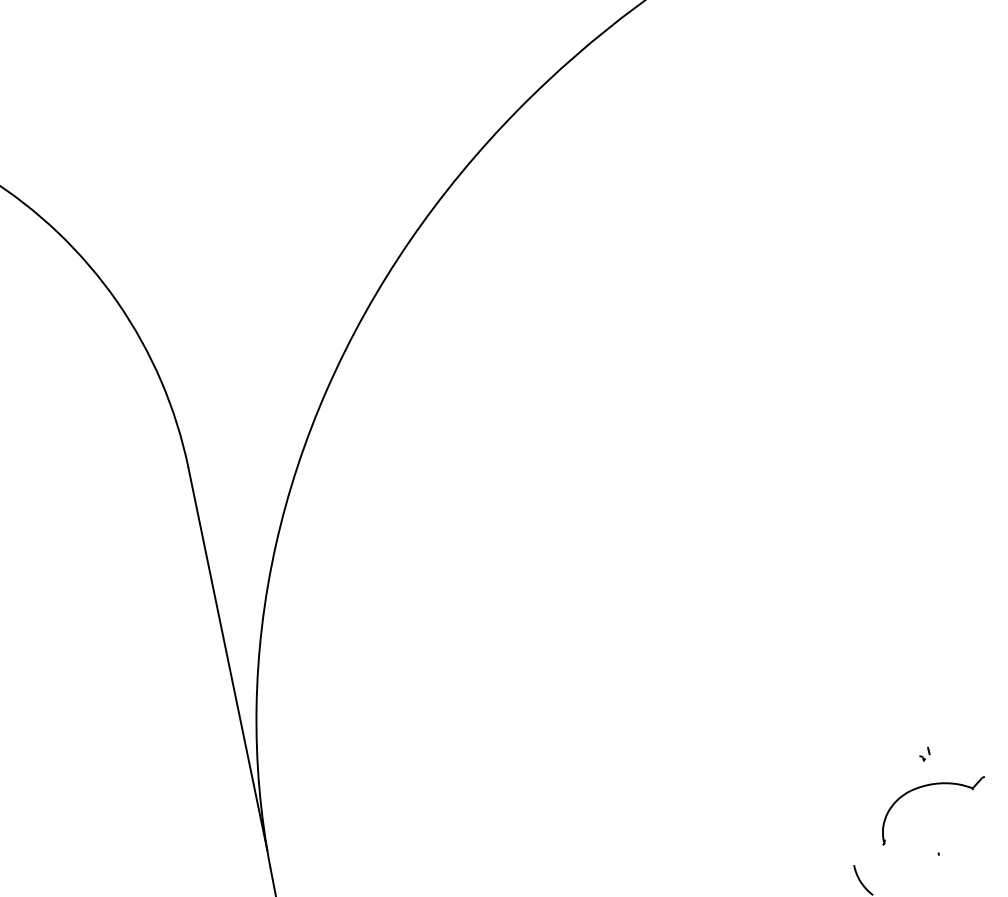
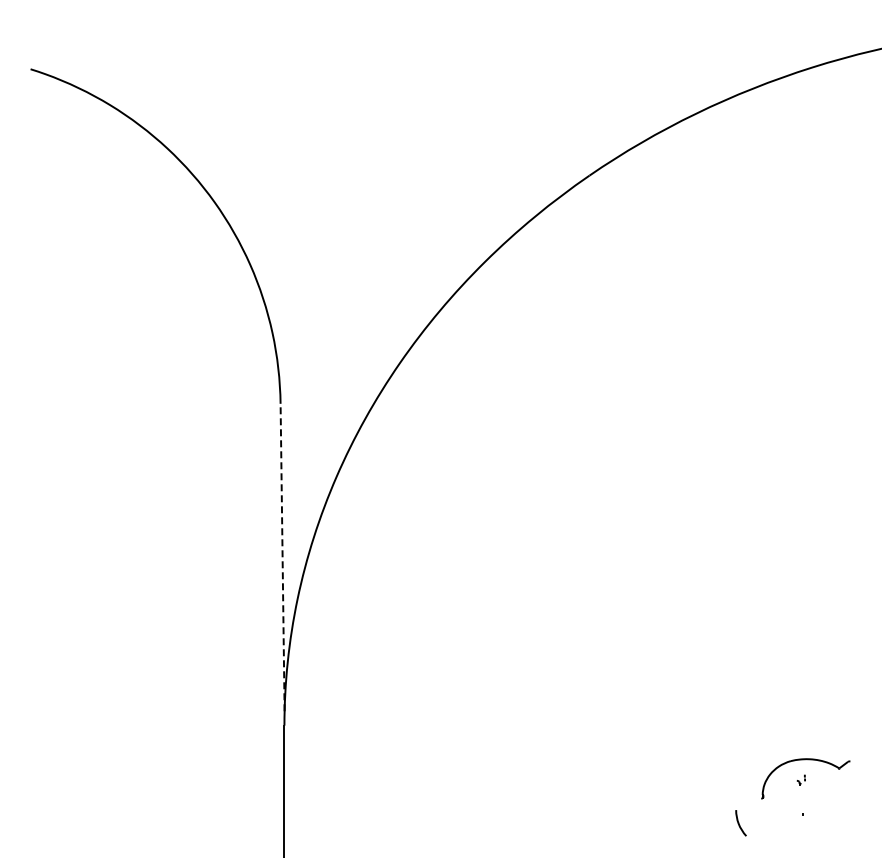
line: (227, 659) -> (282, 557), solid -> dashed
part: (923, 753) -> (800, 779), moved

